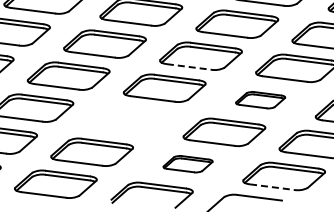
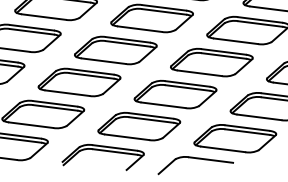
line: (189, 67) -> (140, 29), dashed -> solid
part: (260, 99) -> (211, 61), size x1.67
part: (128, 119) -> (79, 81), added
part: (187, 163) -> (138, 125), size x1.67
line: (272, 187) -> (223, 149), dashed -> solid

